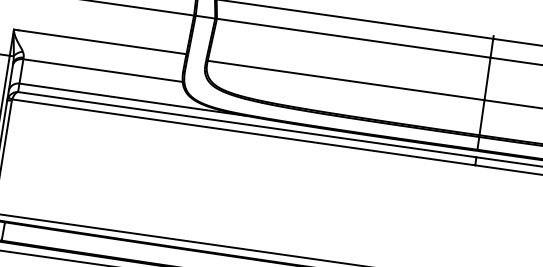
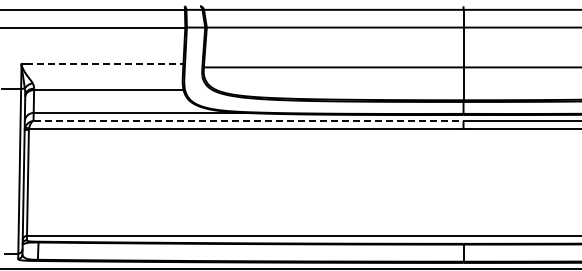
line: (102, 42) -> (104, 64), solid -> dashed
line: (247, 124) -> (248, 120), solid -> dashed

